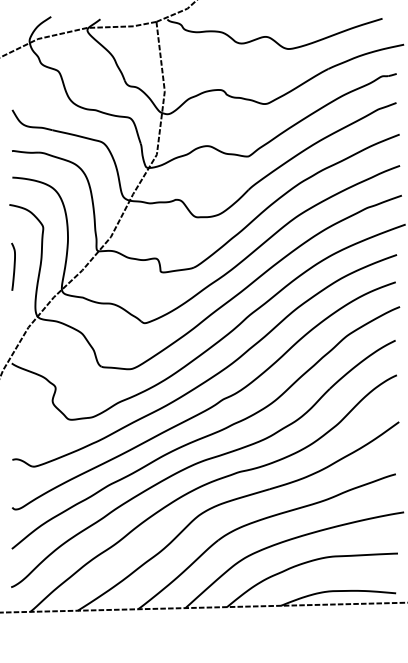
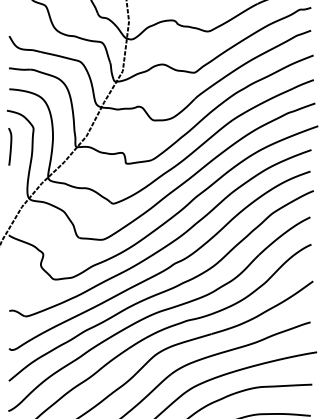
curve: (13, 266) -> (10, 146), moved

